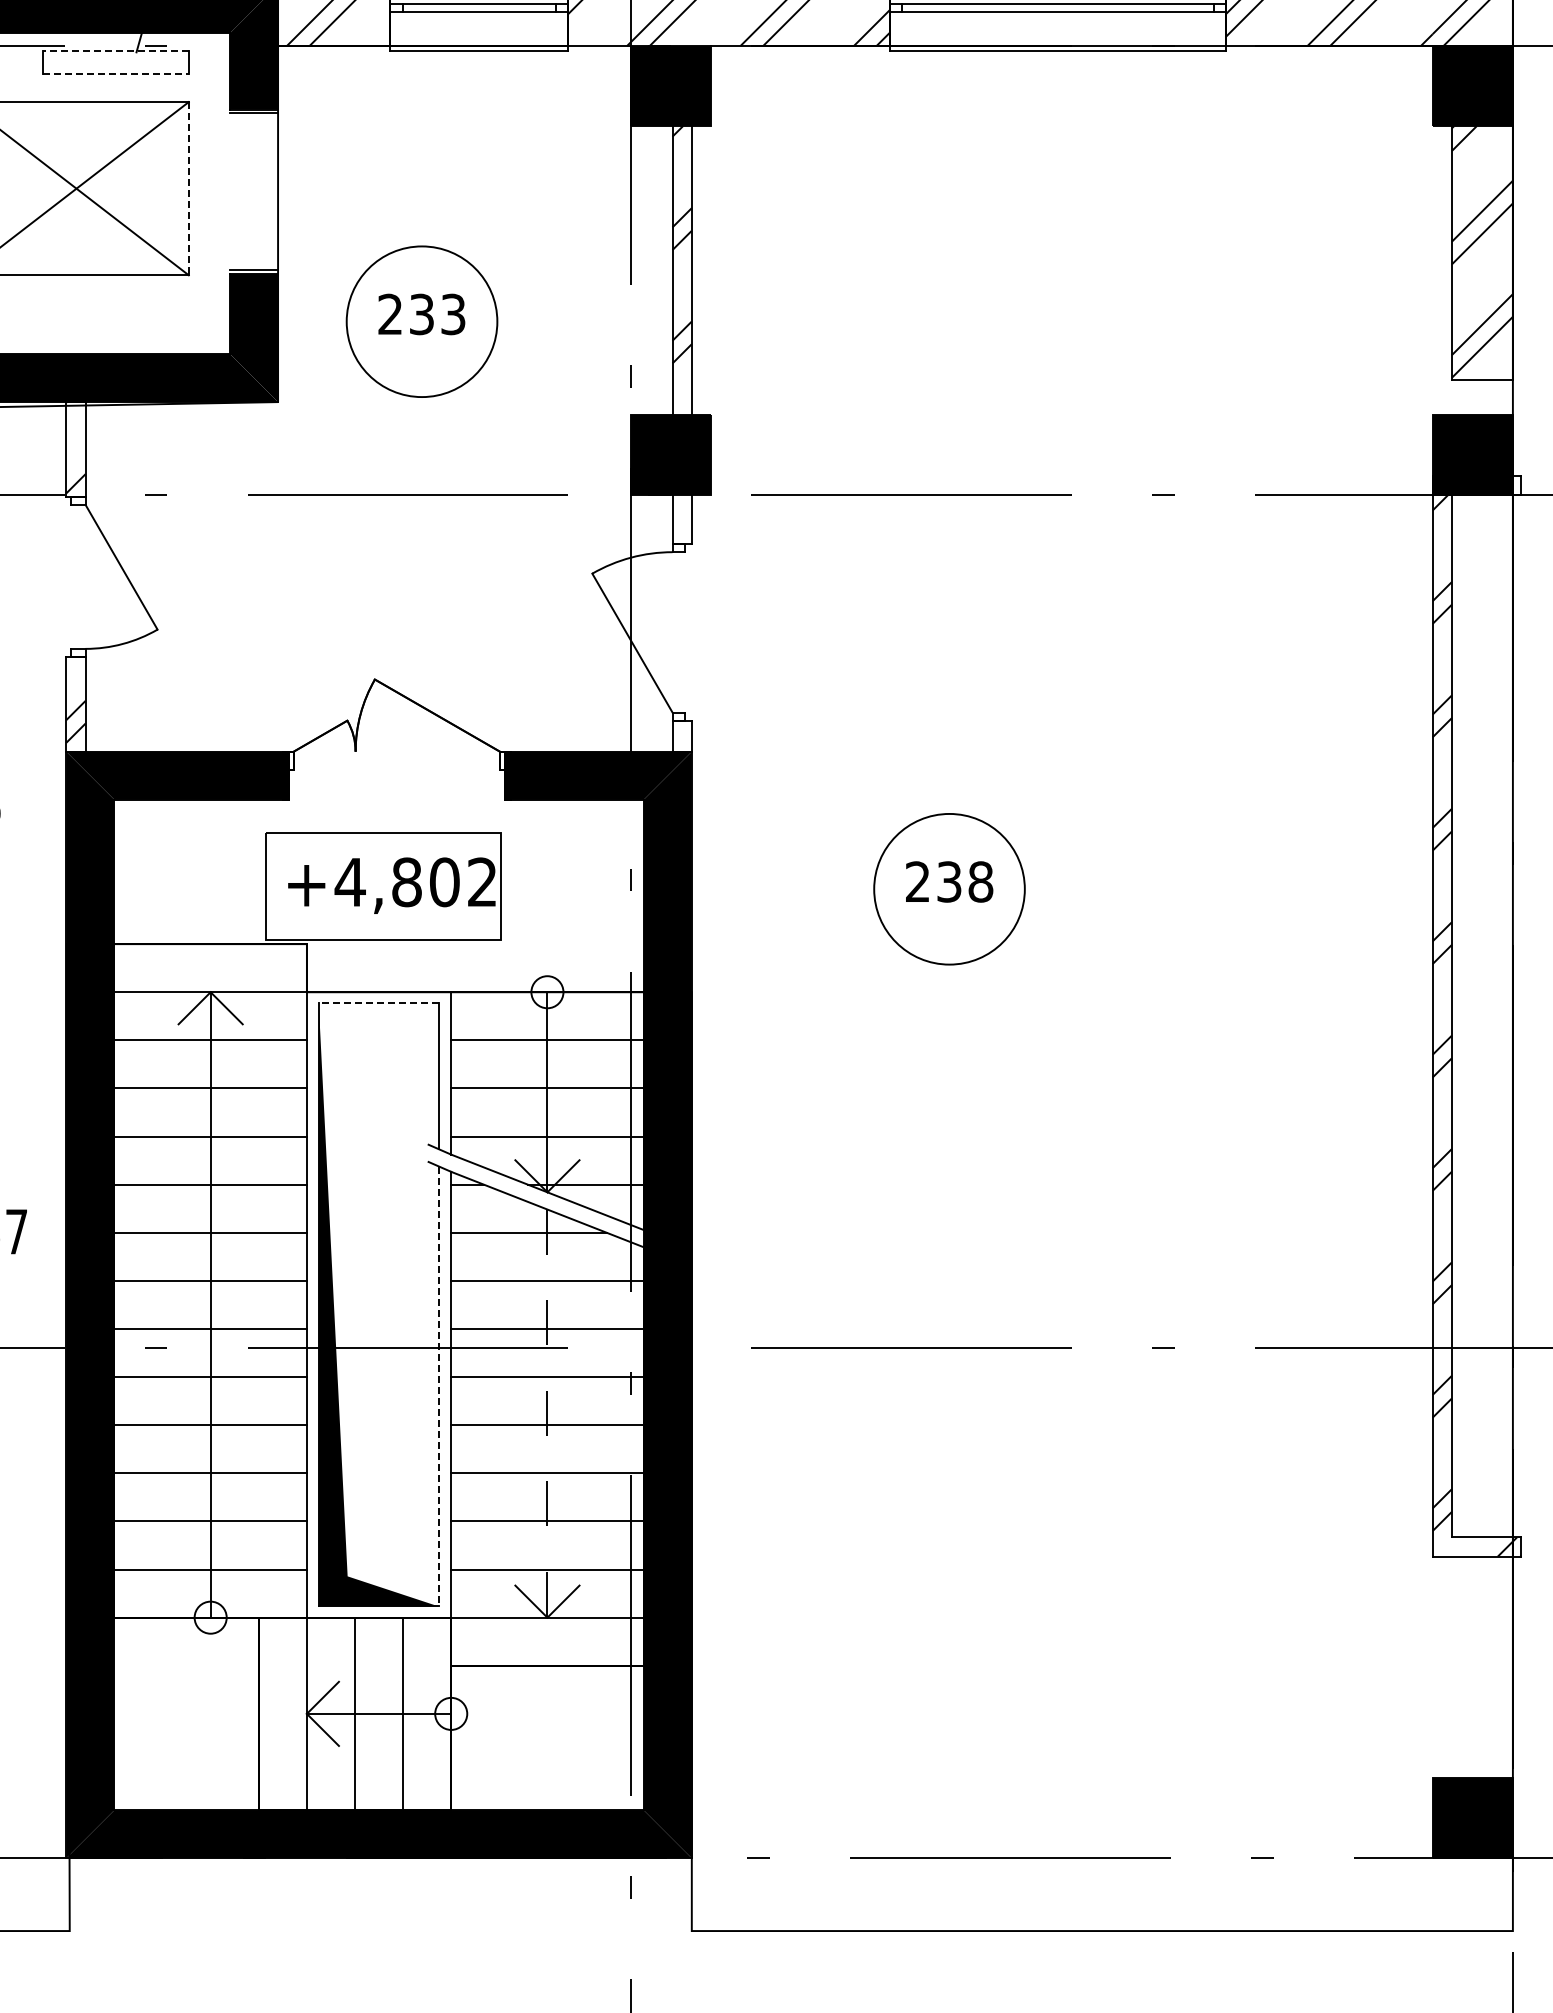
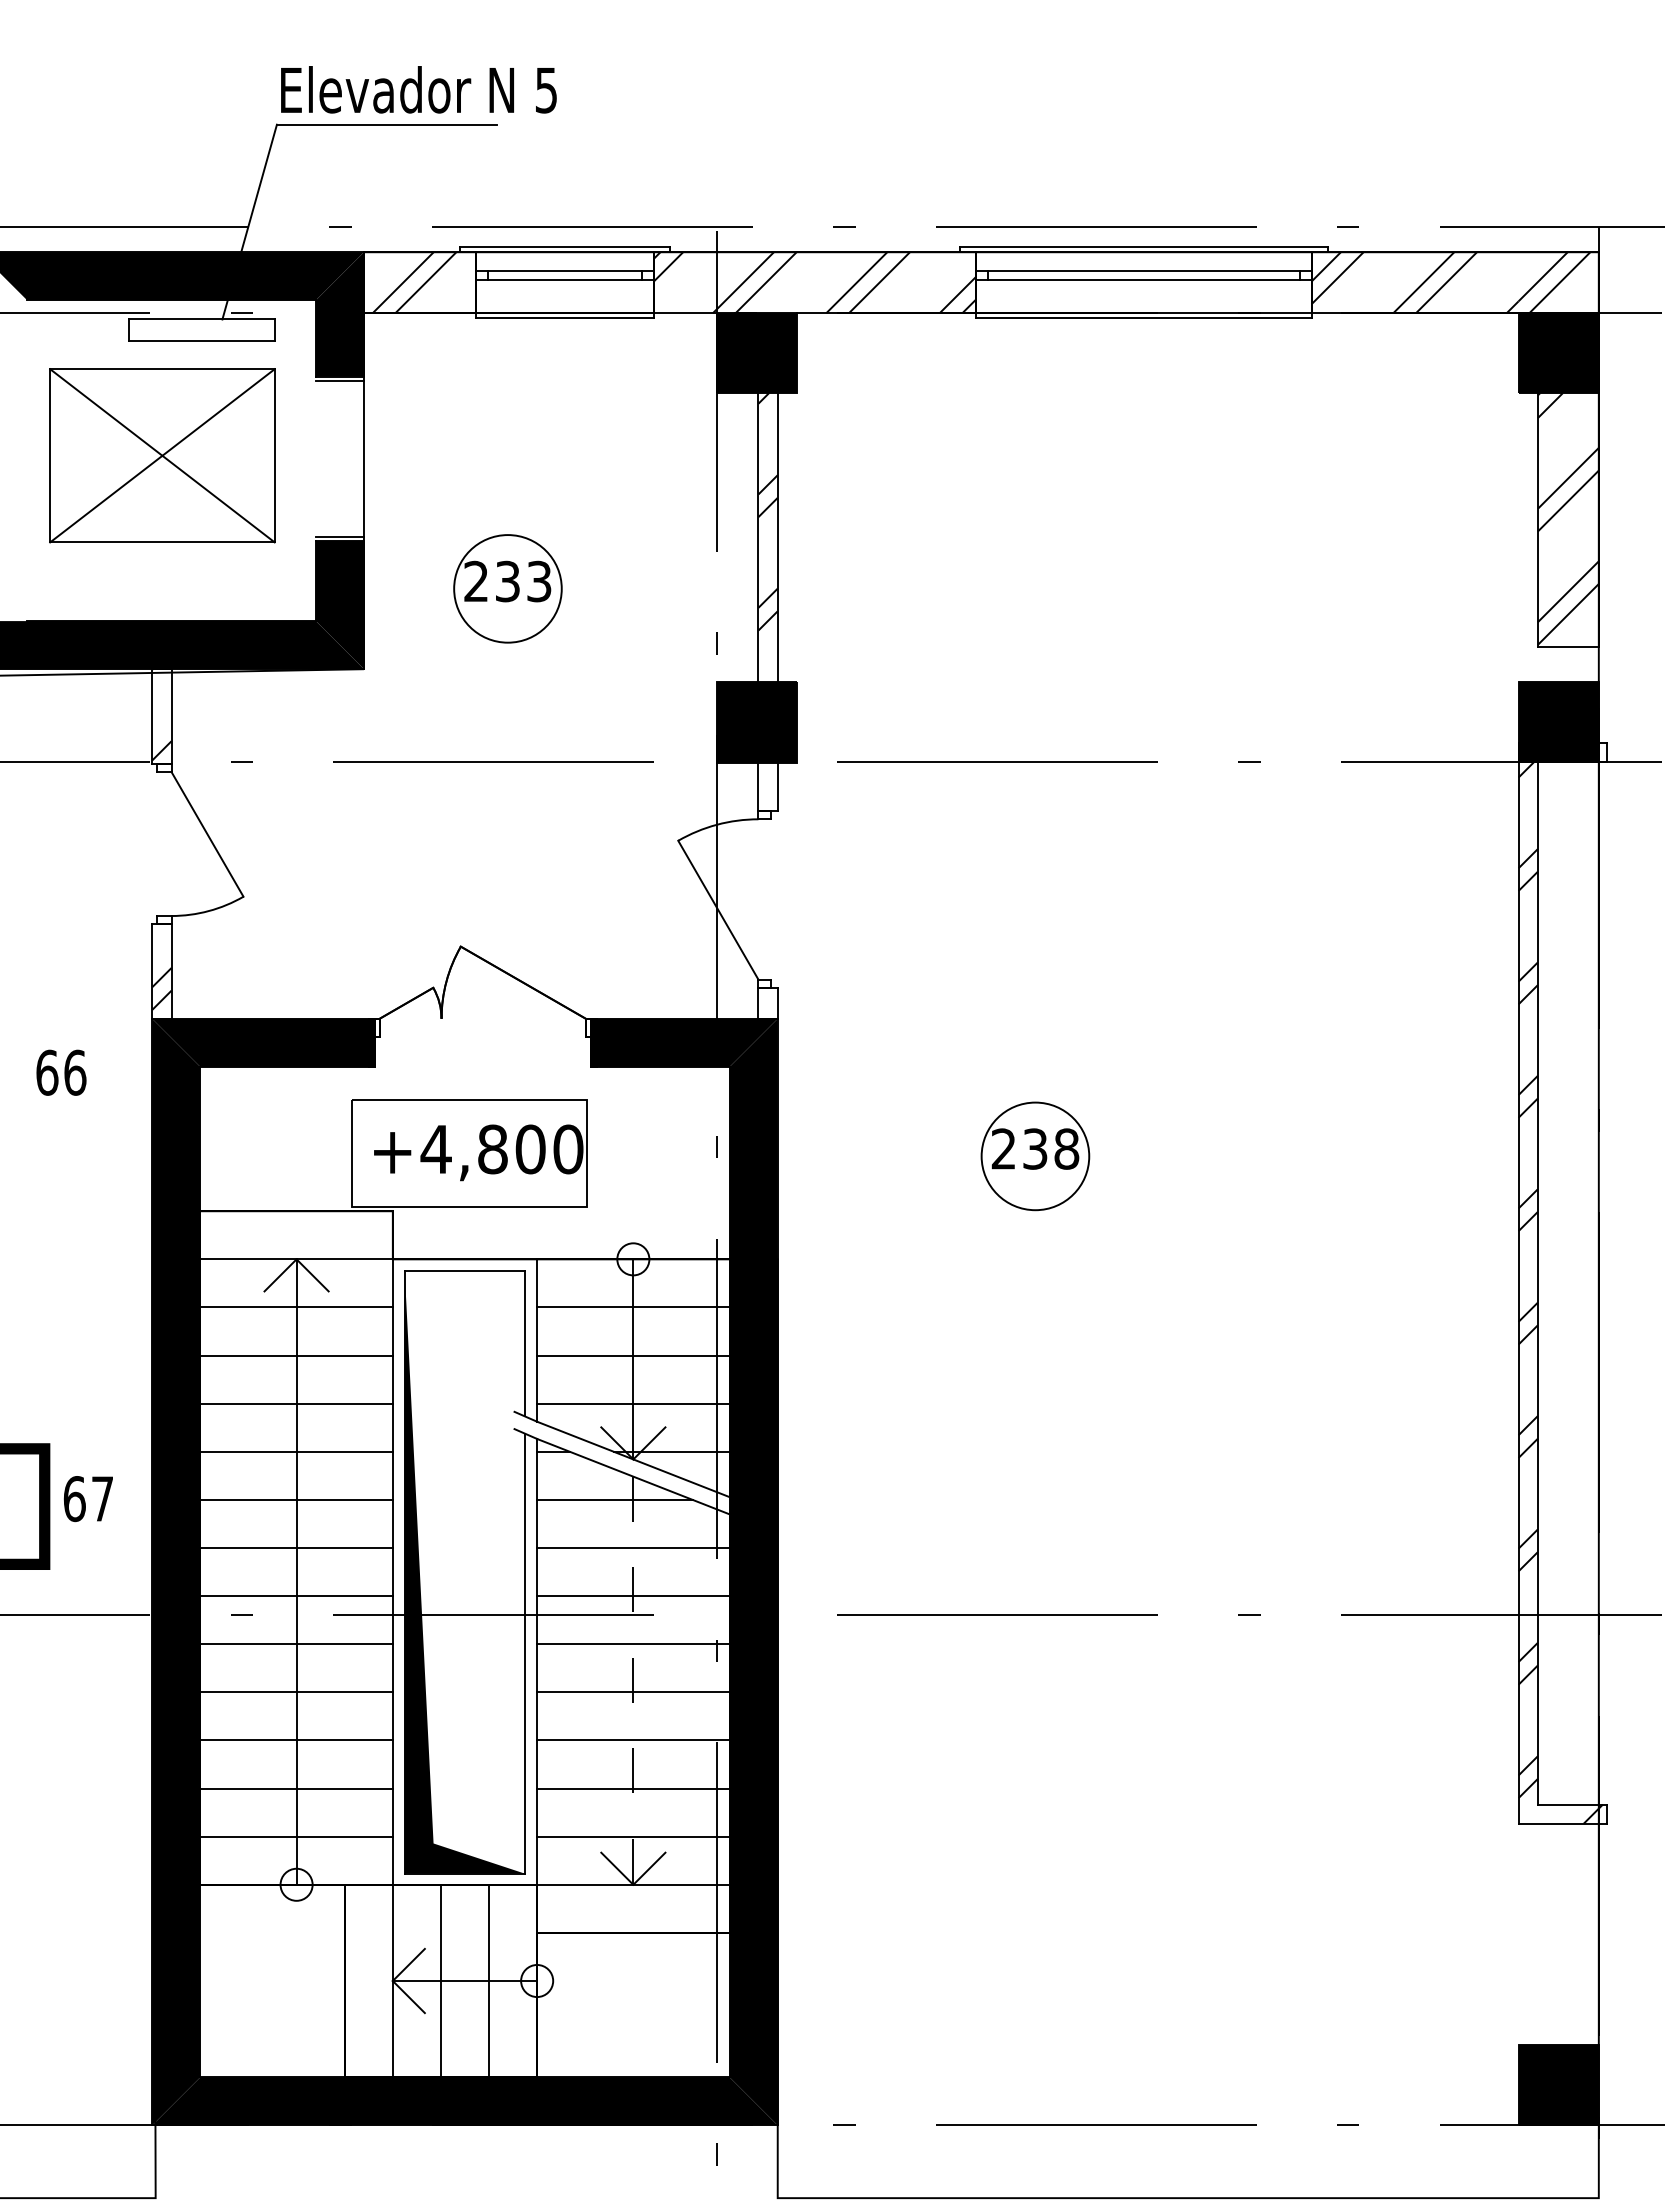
line: (116, 51) -> (202, 318), dashed -> solid
line: (116, 73) -> (202, 340), dashed -> solid
line: (188, 188) -> (274, 455), dashed -> solid
circle: (421, 321) -> (507, 588), size x0.71
text: (482, 882) -> (568, 1149), +4,802 -> +4,800
circle: (949, 889) -> (1035, 1156), size x0.71
line: (378, 1003) -> (464, 1270), dashed -> solid
line: (438, 1386) -> (524, 1653), dashed -> solid

